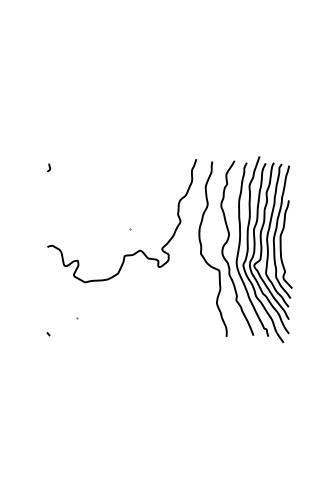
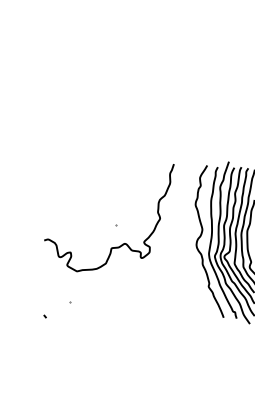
curve: (49, 167) -> (46, 171), removed
curve: (202, 248) -> (179, 241), removed

